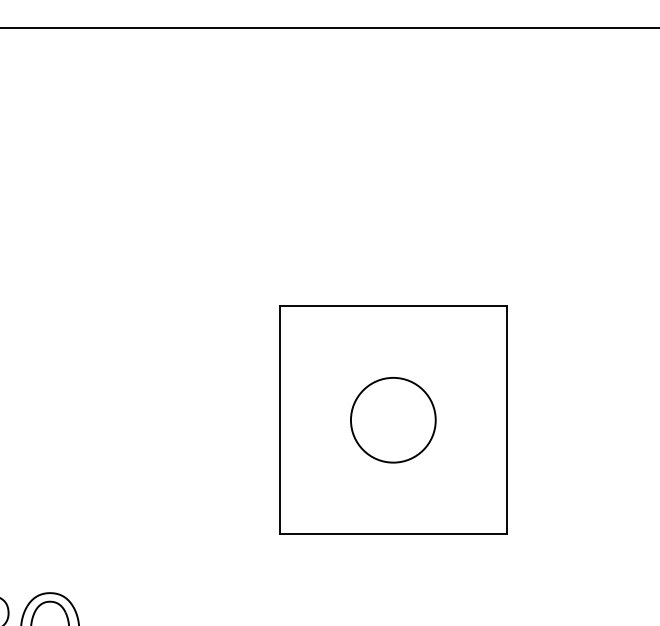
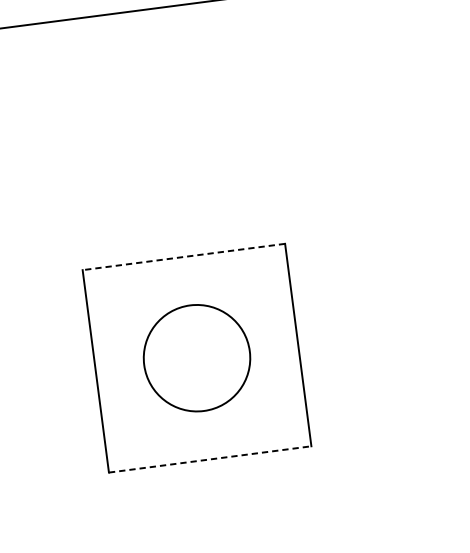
line: (393, 306) -> (184, 256), solid -> dashed
circle: (392, 419) -> (196, 357), size x1.4
line: (393, 534) -> (210, 459), solid -> dashed

